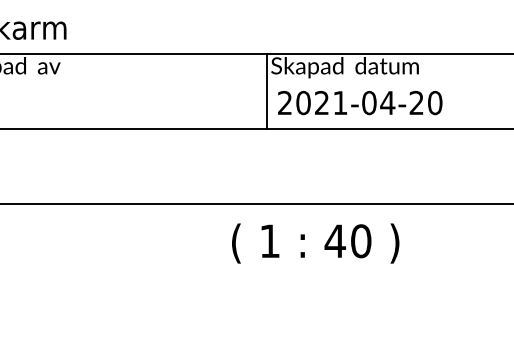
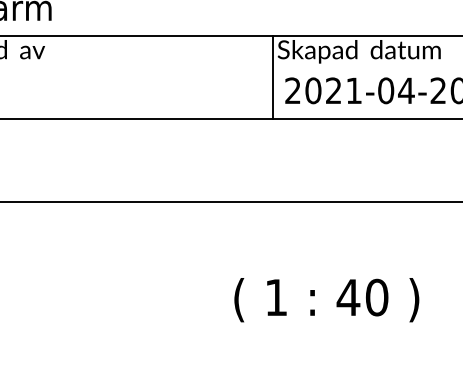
text: (315, 243) -> (326, 300), moved

